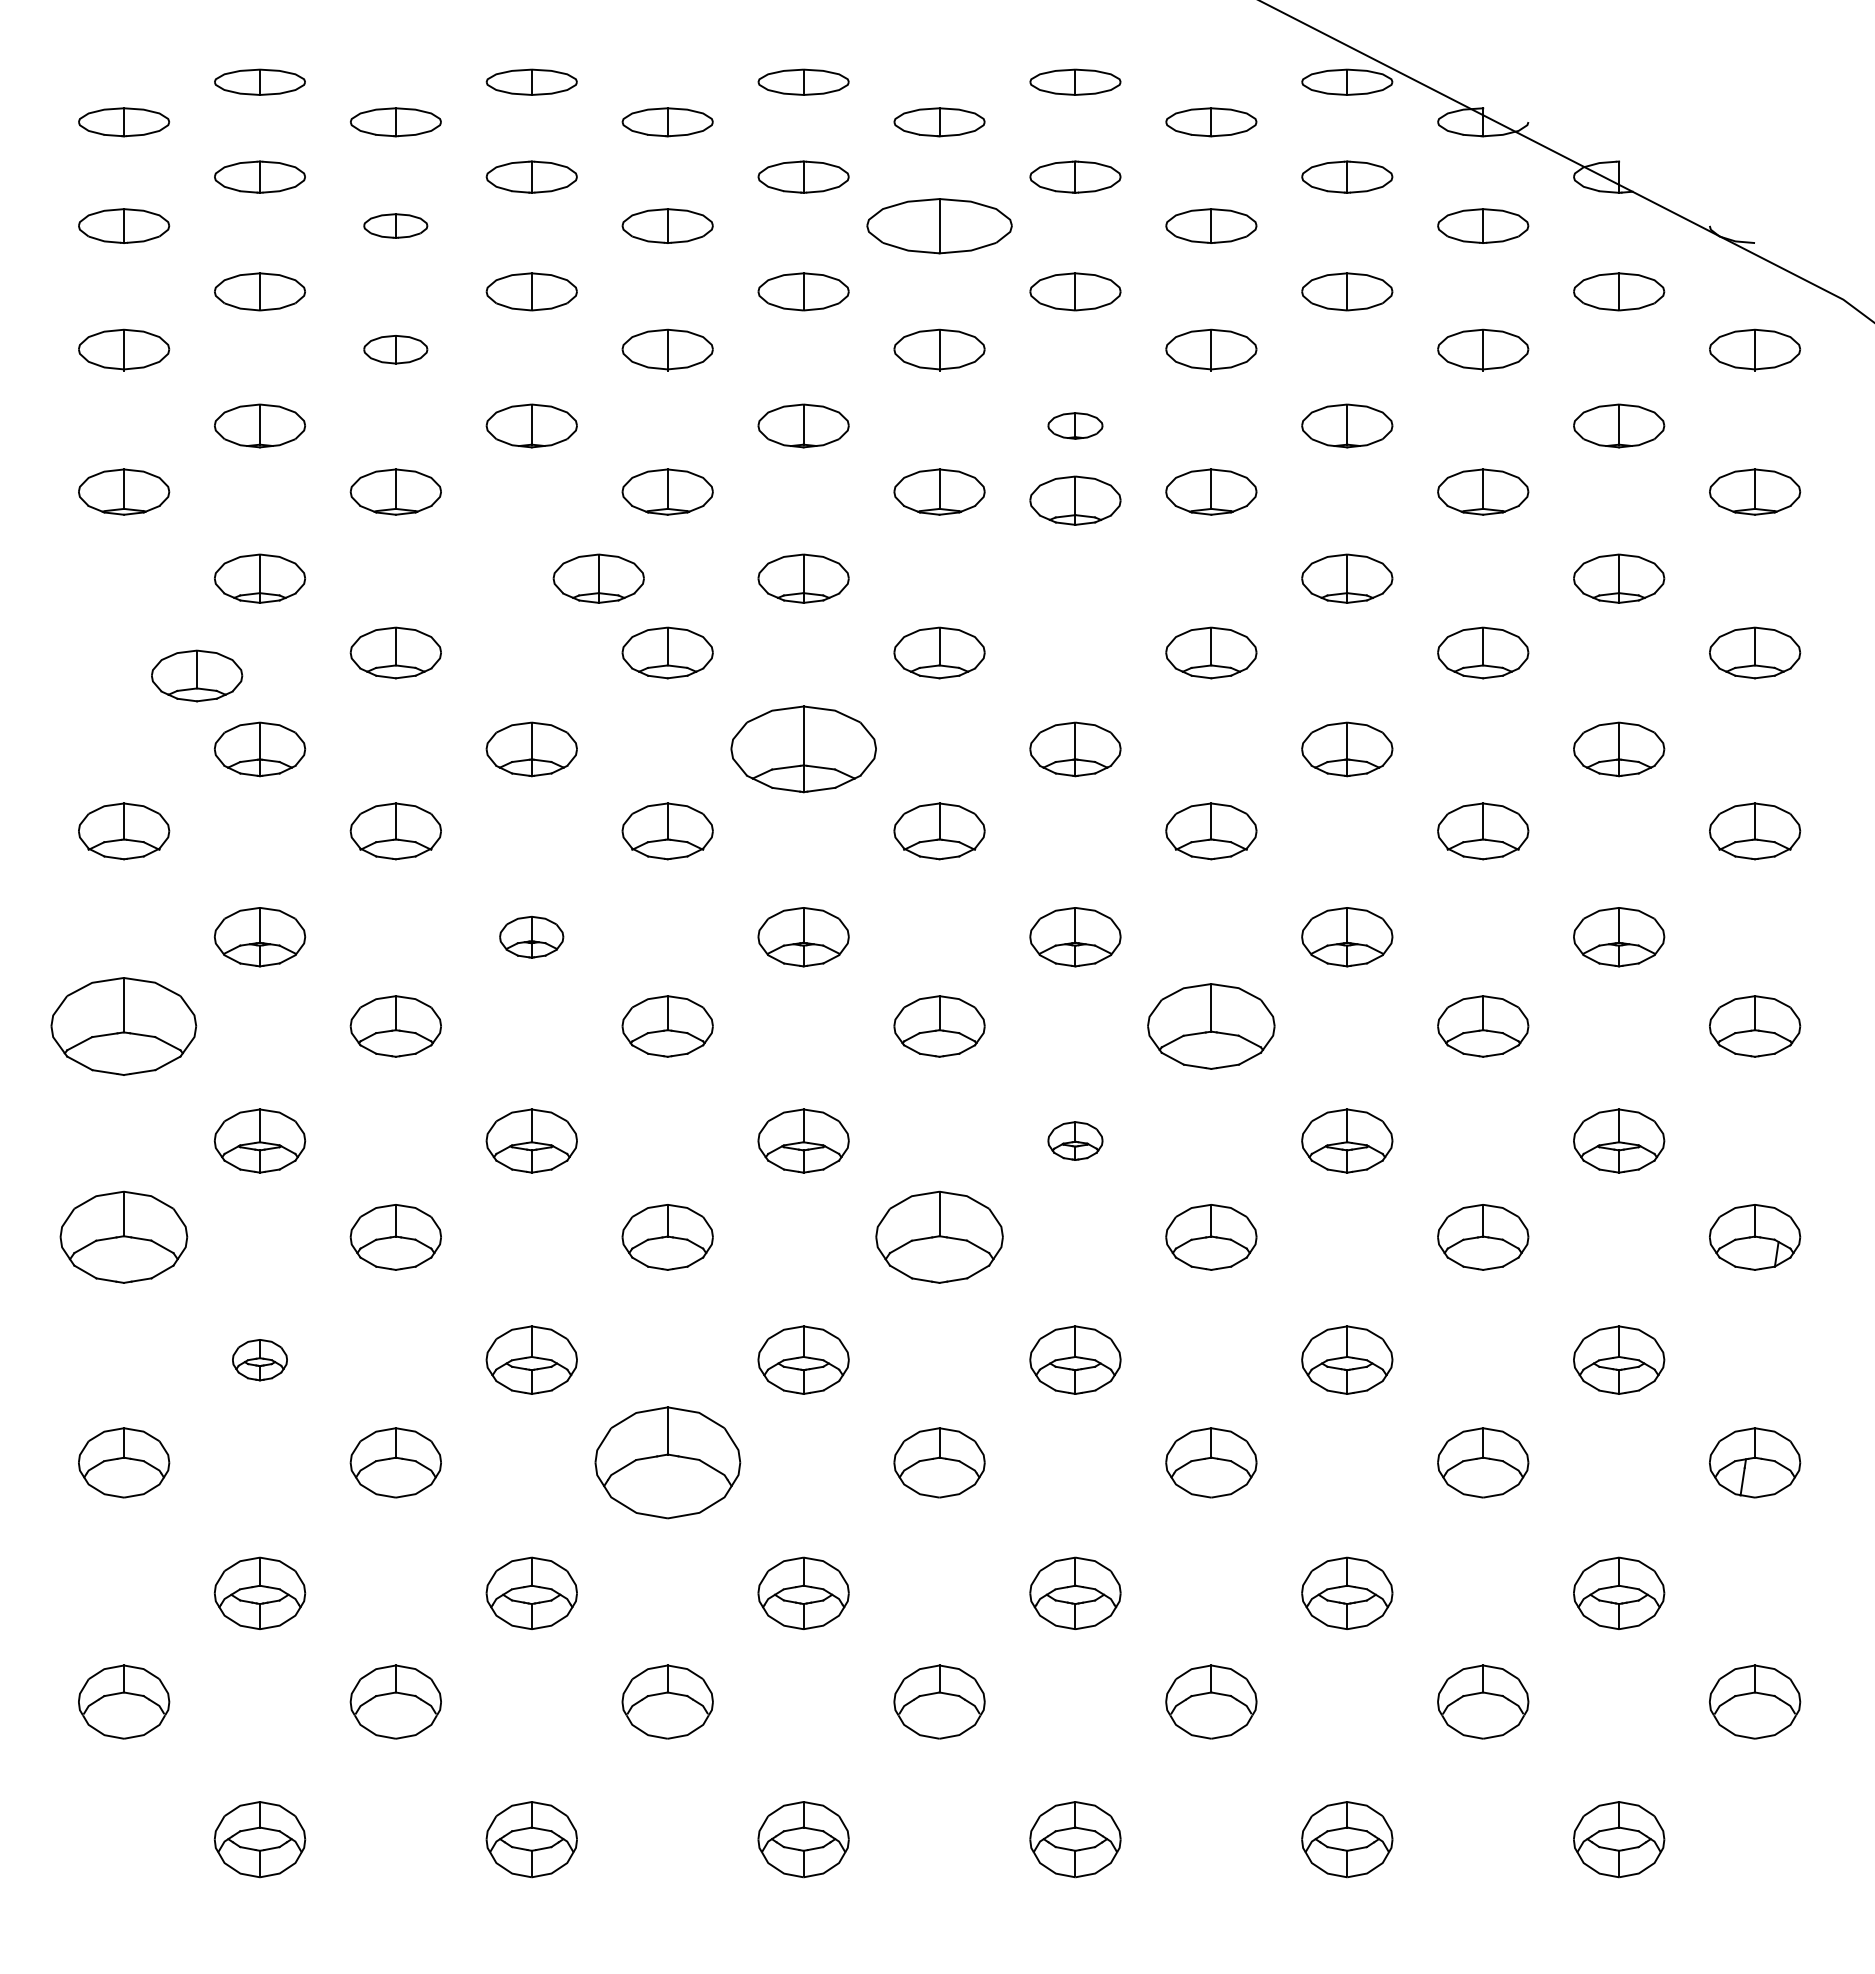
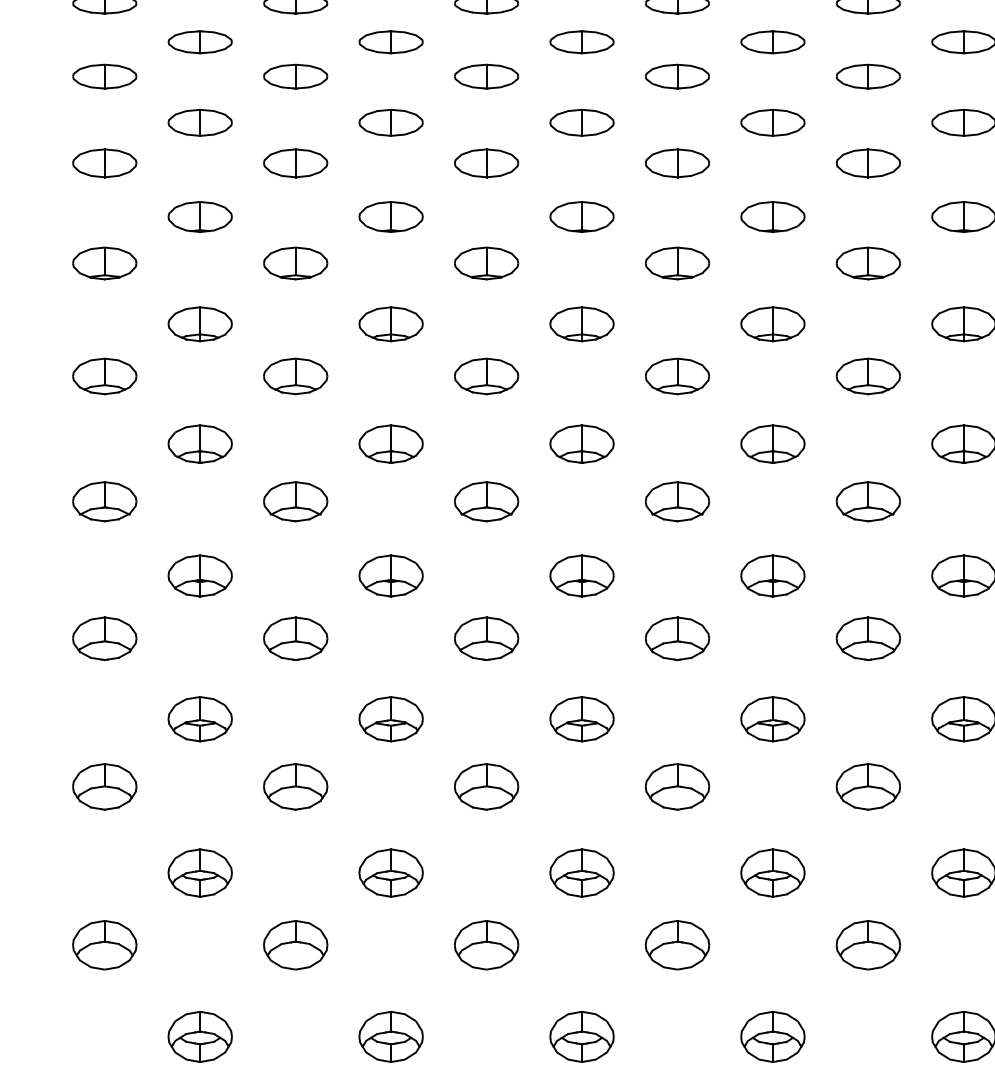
part: (395, 225) -> (295, 76), size x1.43
part: (939, 225) -> (677, 76), size x0.62
part: (395, 349) -> (295, 163), size x1.43
part: (1075, 425) -> (772, 216), size x1.67
part: (1075, 500) -> (772, 324), moved
part: (598, 578) -> (390, 324), moved
part: (197, 675) -> (105, 376), moved
part: (803, 749) -> (581, 444), size x0.62
part: (531, 937) -> (390, 576), size x1.43
part: (124, 1026) -> (105, 638), size x0.62
part: (1211, 1026) -> (868, 638), size x0.71
part: (1075, 1140) -> (772, 718), size x1.67
part: (124, 1237) -> (105, 786), size x0.71
part: (939, 1237) -> (677, 786), size x0.71
part: (259, 1359) -> (199, 872), size x1.67
part: (667, 1462) -> (486, 944), size x0.62

